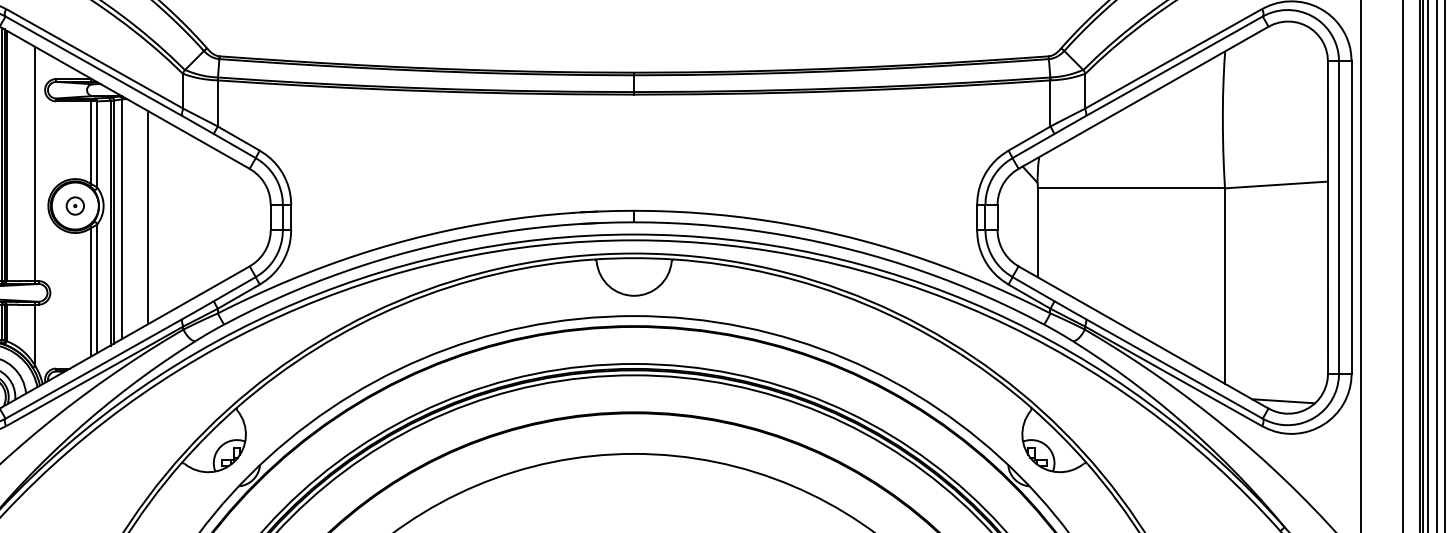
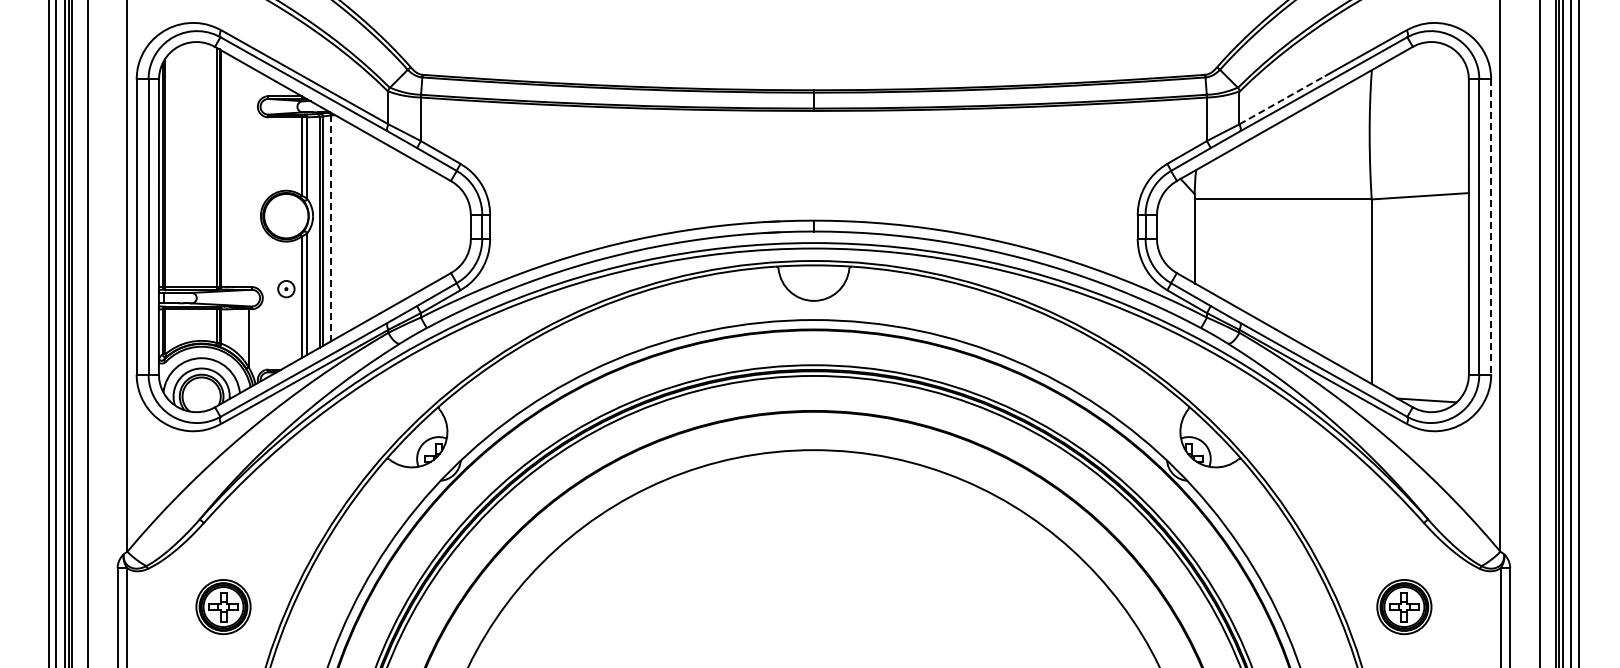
line: (1130, 82) -> (1282, 99), solid -> dashed
line: (35, 165) -> (248, 177), removed
part: (75, 206) -> (286, 289), moved
line: (148, 216) -> (355, 226), removed
line: (1351, 218) -> (1491, 227), solid -> dashed
line: (122, 219) -> (330, 228), solid -> dashed

